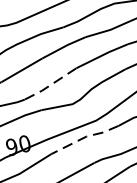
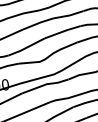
line: (50, 84) -> (26, 47), dashed -> solid
line: (84, 137) -> (45, 84), dashed -> solid

